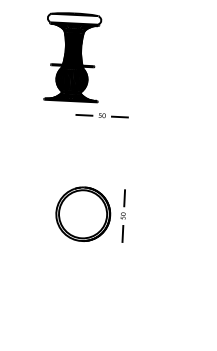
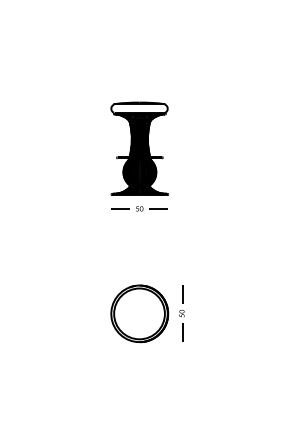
part: (72, 56) -> (139, 148), moved
part: (102, 115) -> (139, 208), moved

